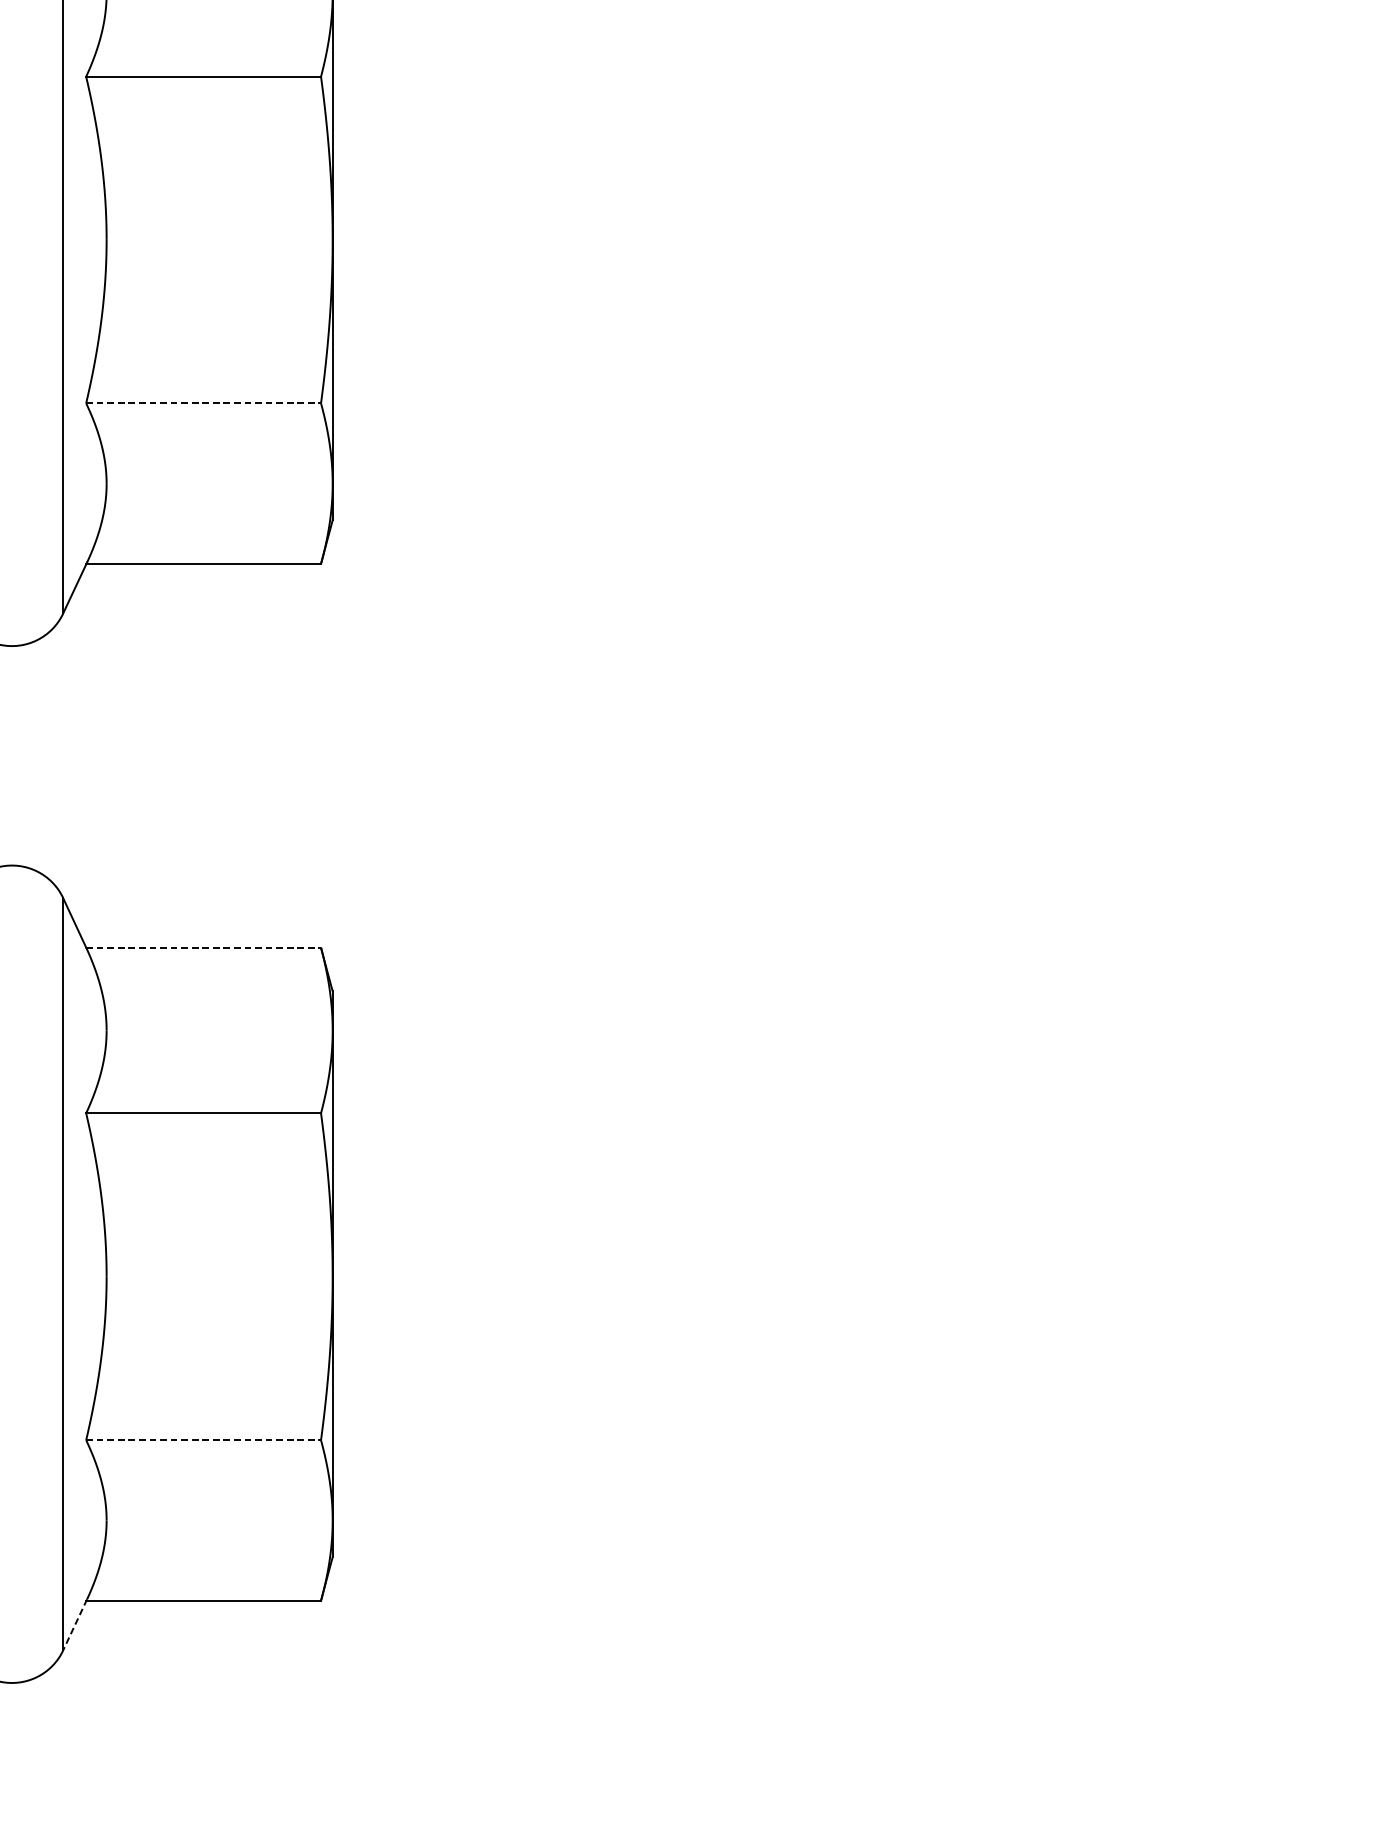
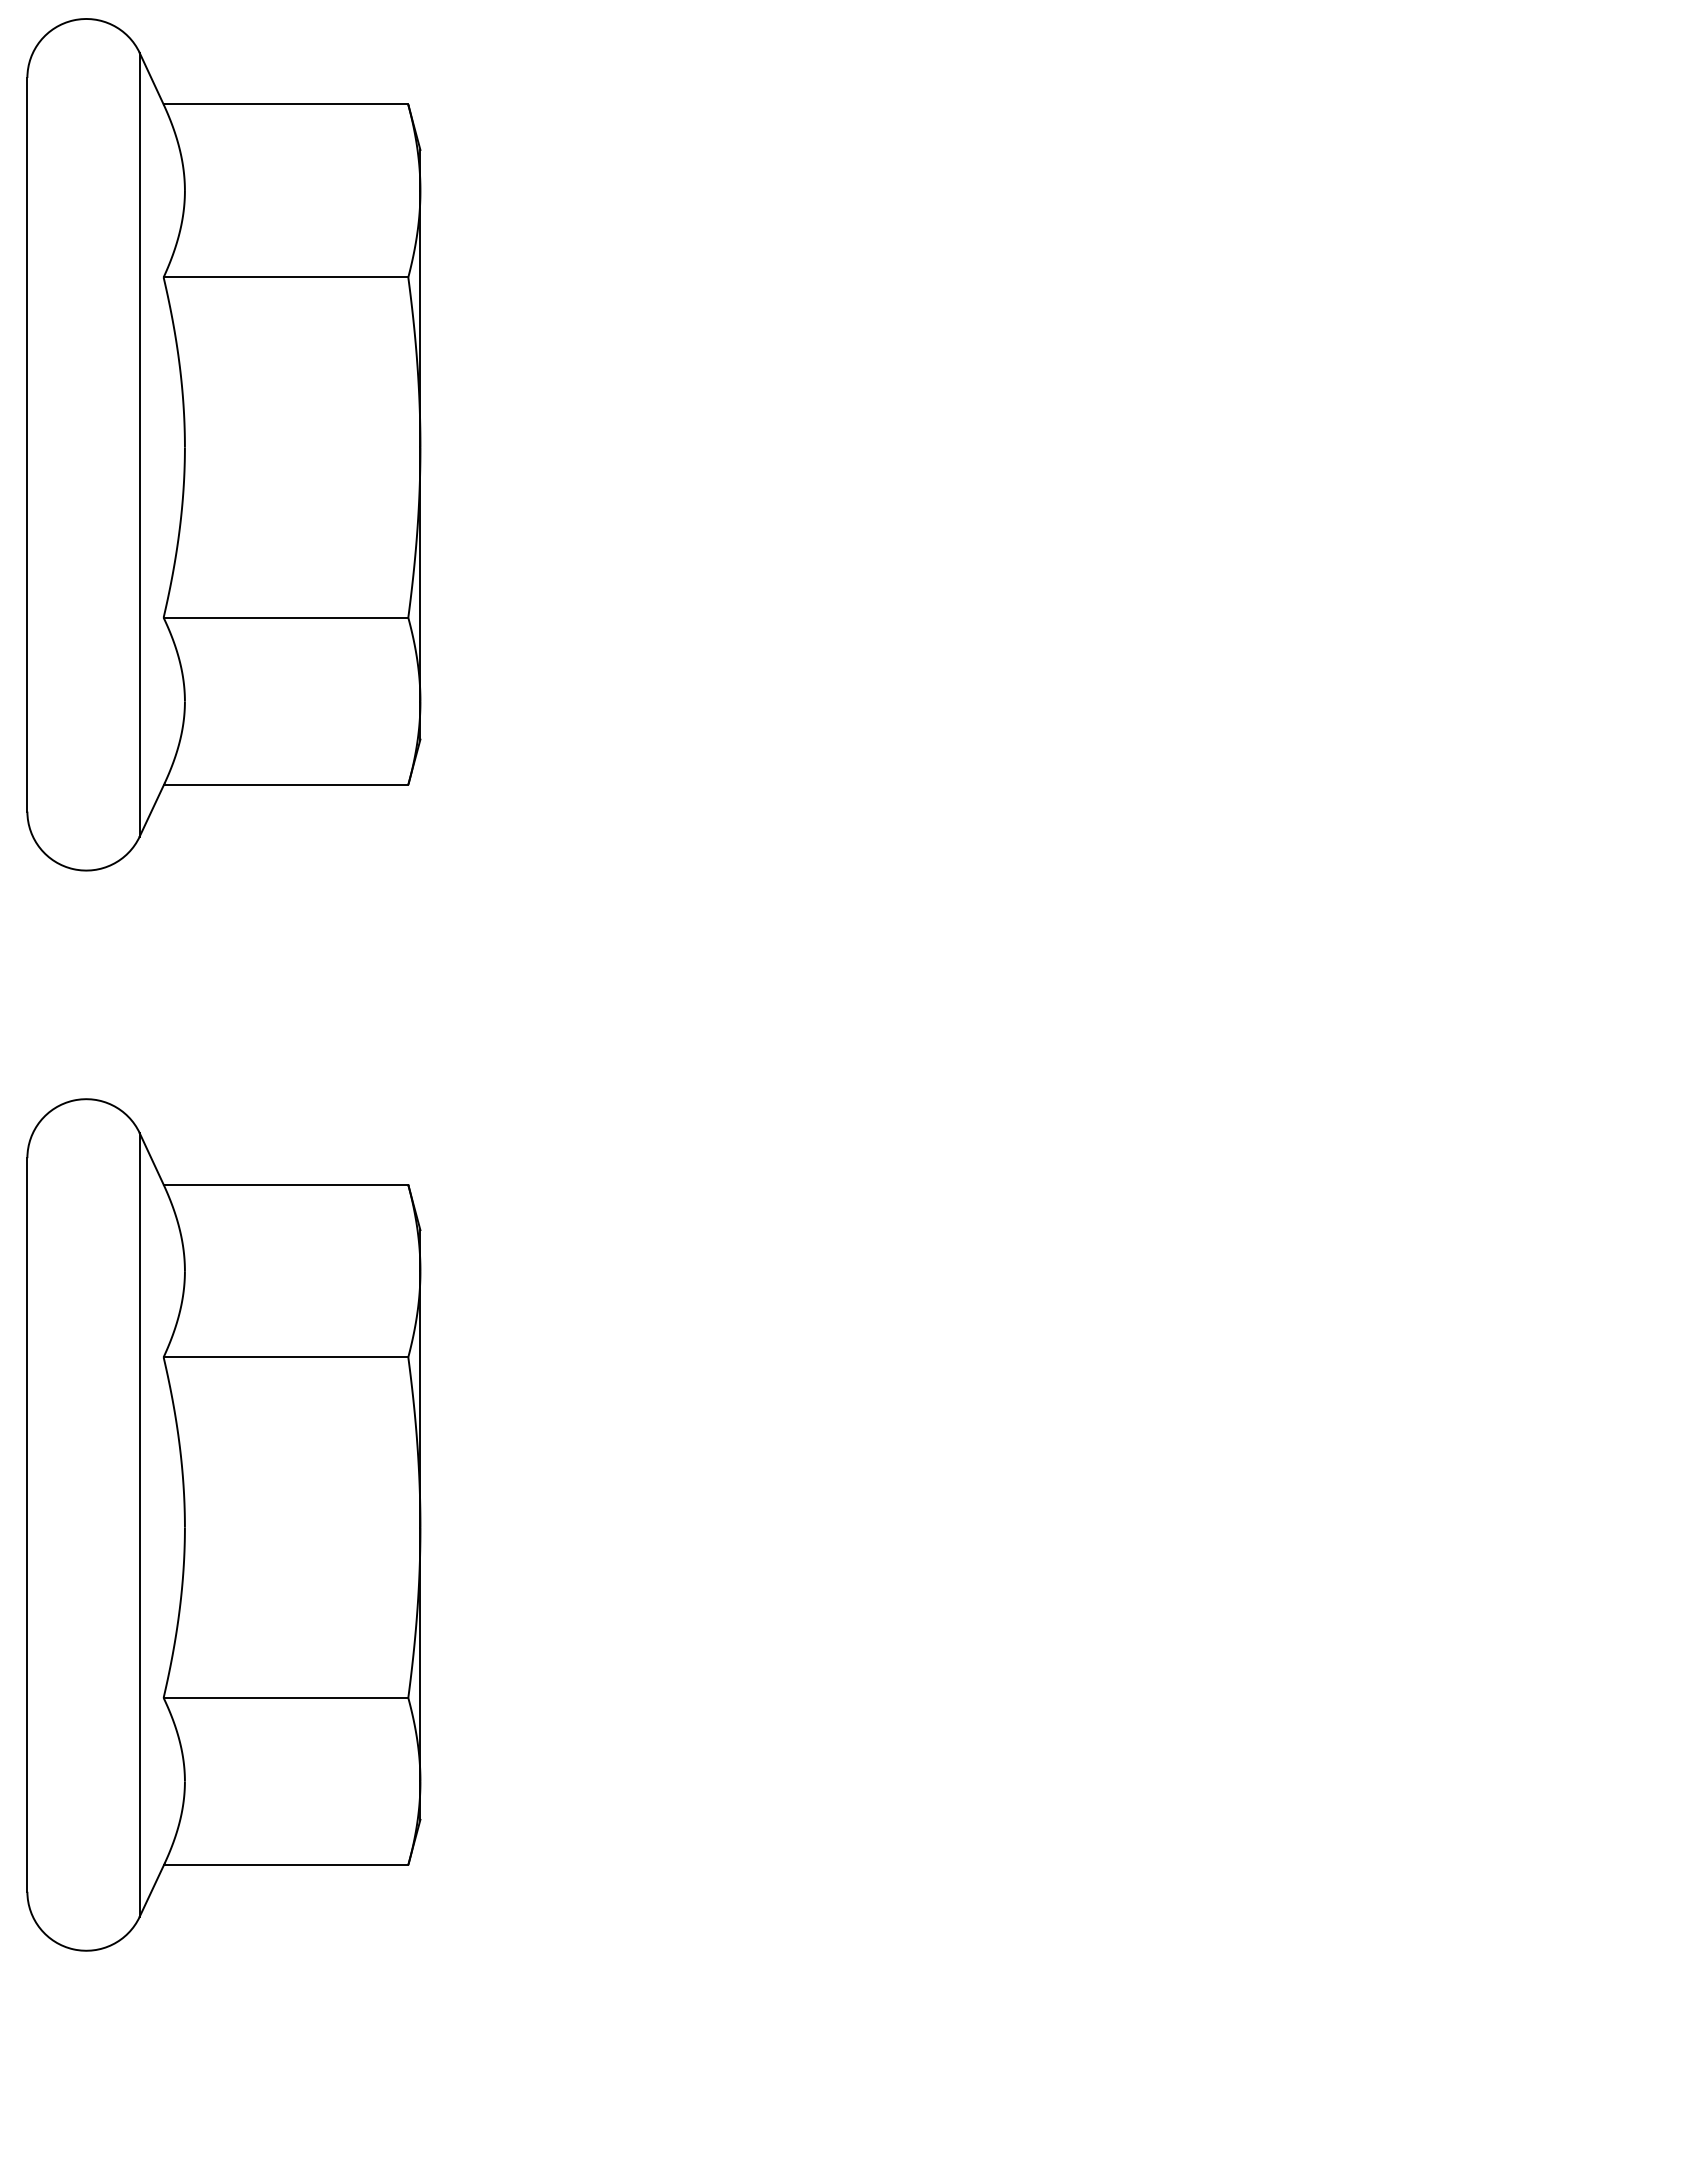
line: (204, 403) -> (286, 617), dashed -> solid
line: (204, 947) -> (286, 1184), dashed -> solid
line: (204, 1439) -> (286, 1697), dashed -> solid
line: (74, 1625) -> (151, 1890), dashed -> solid

